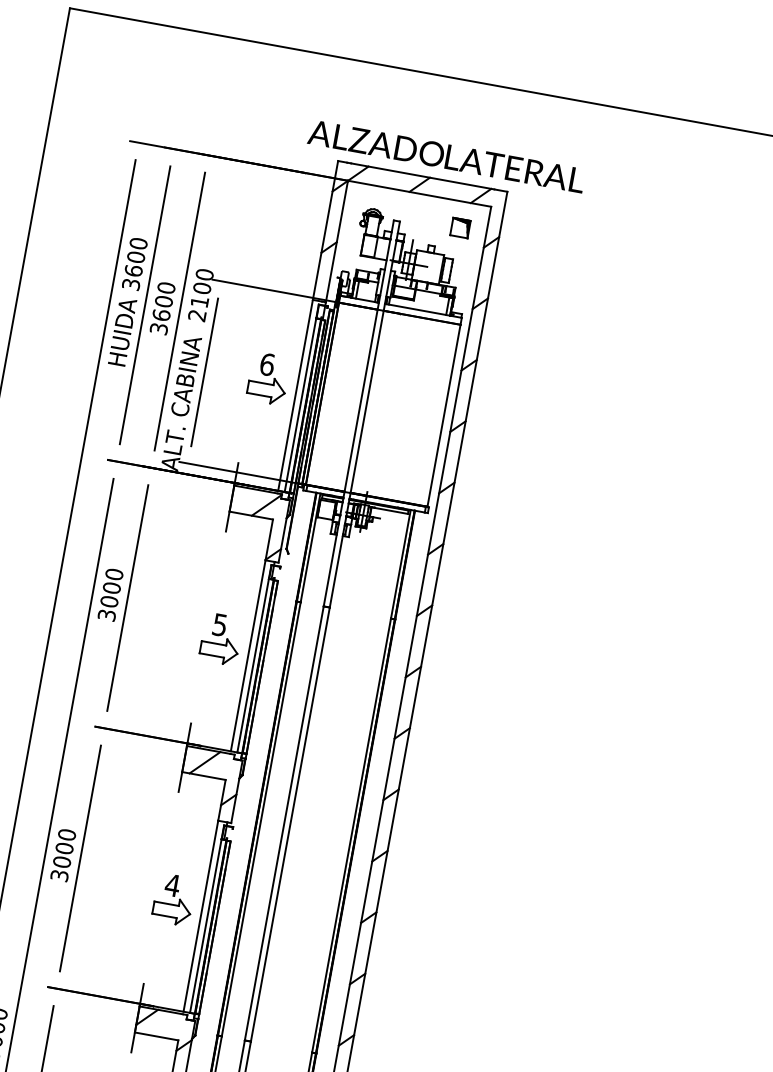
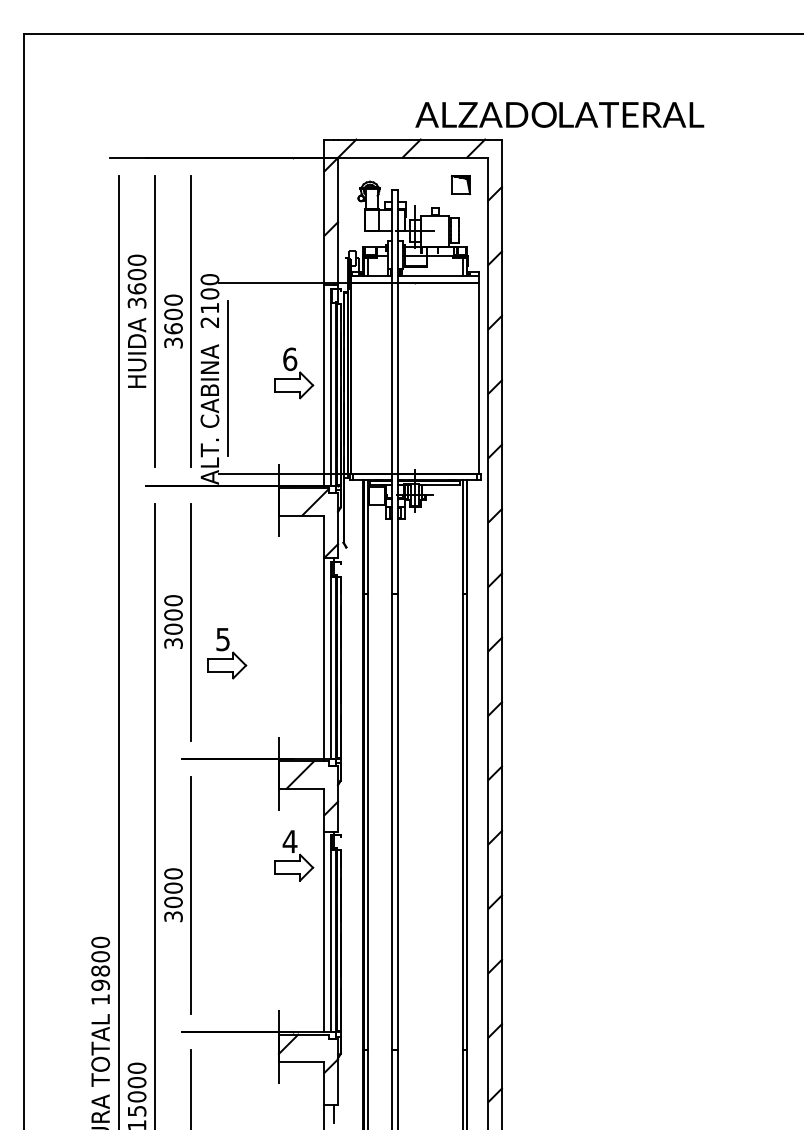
text: (446, 156) -> (559, 114), moved
part: (221, 639) -> (227, 653), moved
part: (174, 899) -> (294, 855), moved

